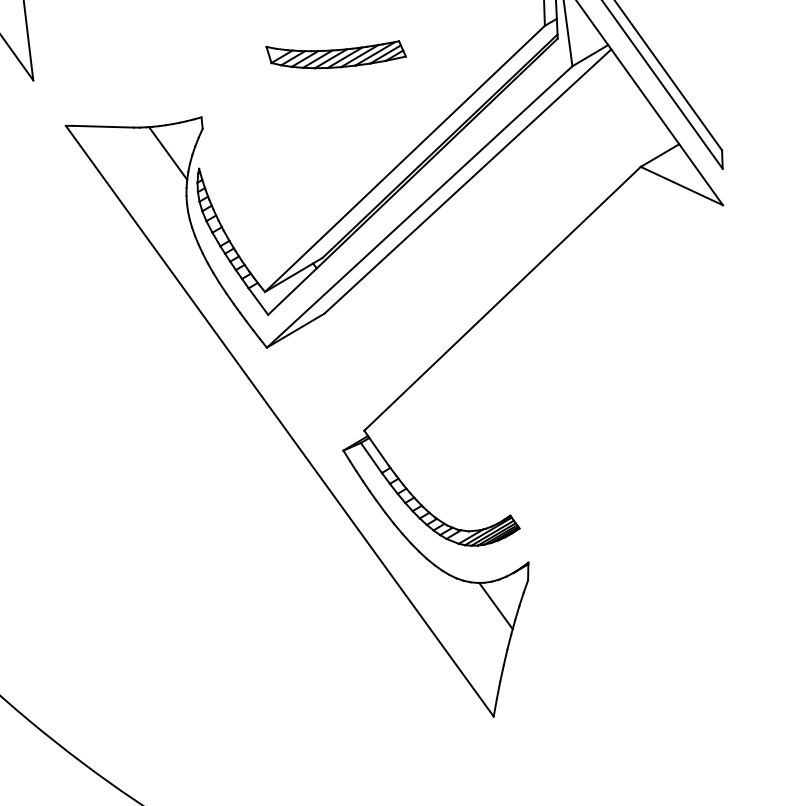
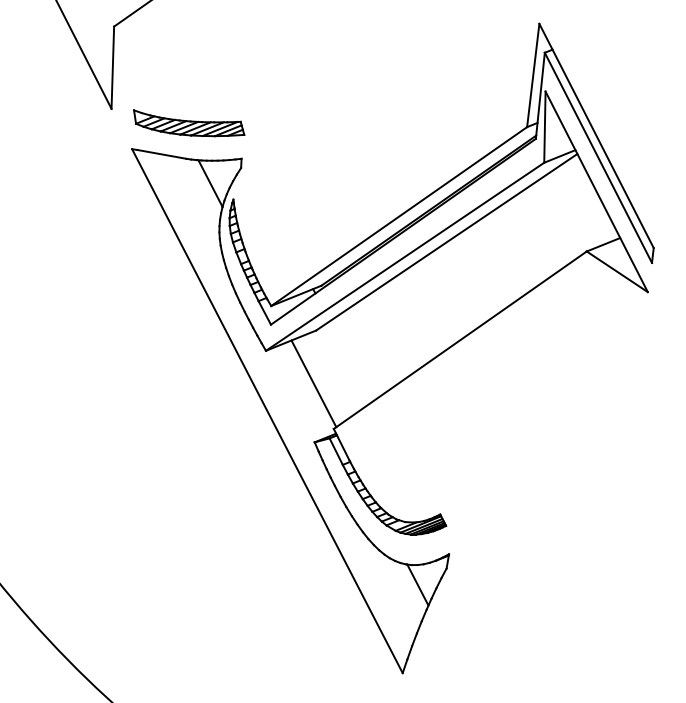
part: (336, 52) -> (189, 123), moved
line: (331, 378) -> (313, 383), added

